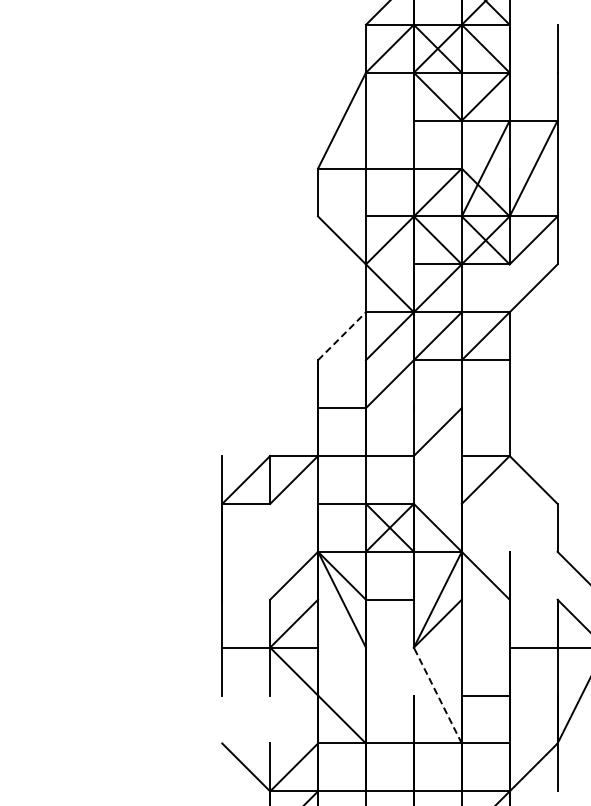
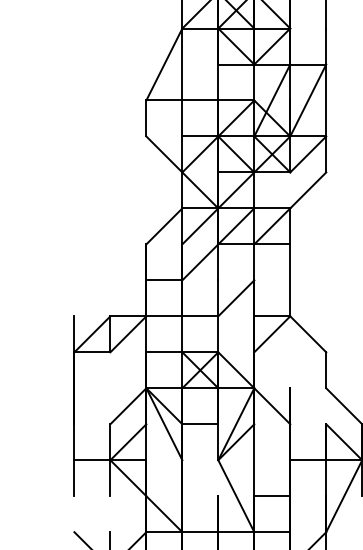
line: (342, 336) -> (164, 226), dashed -> solid
line: (437, 695) -> (236, 496), dashed -> solid

